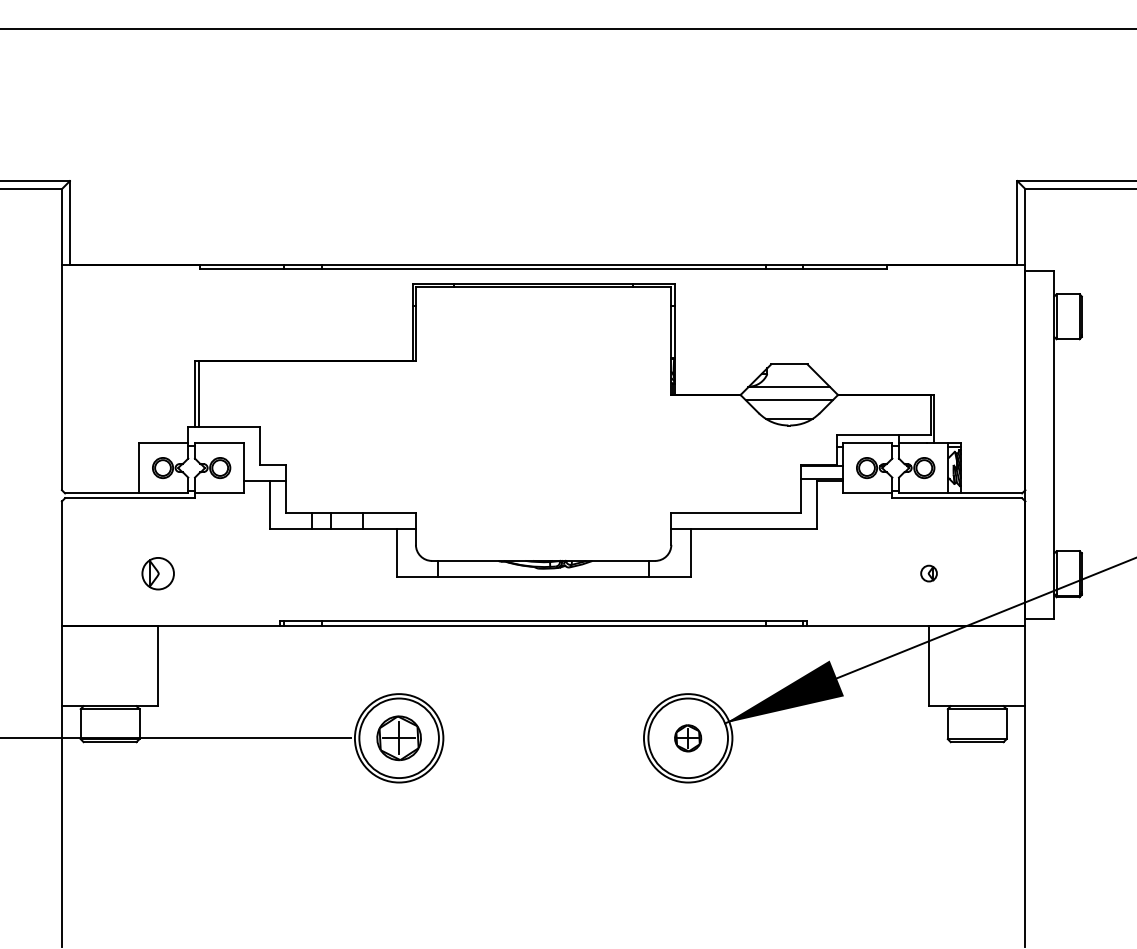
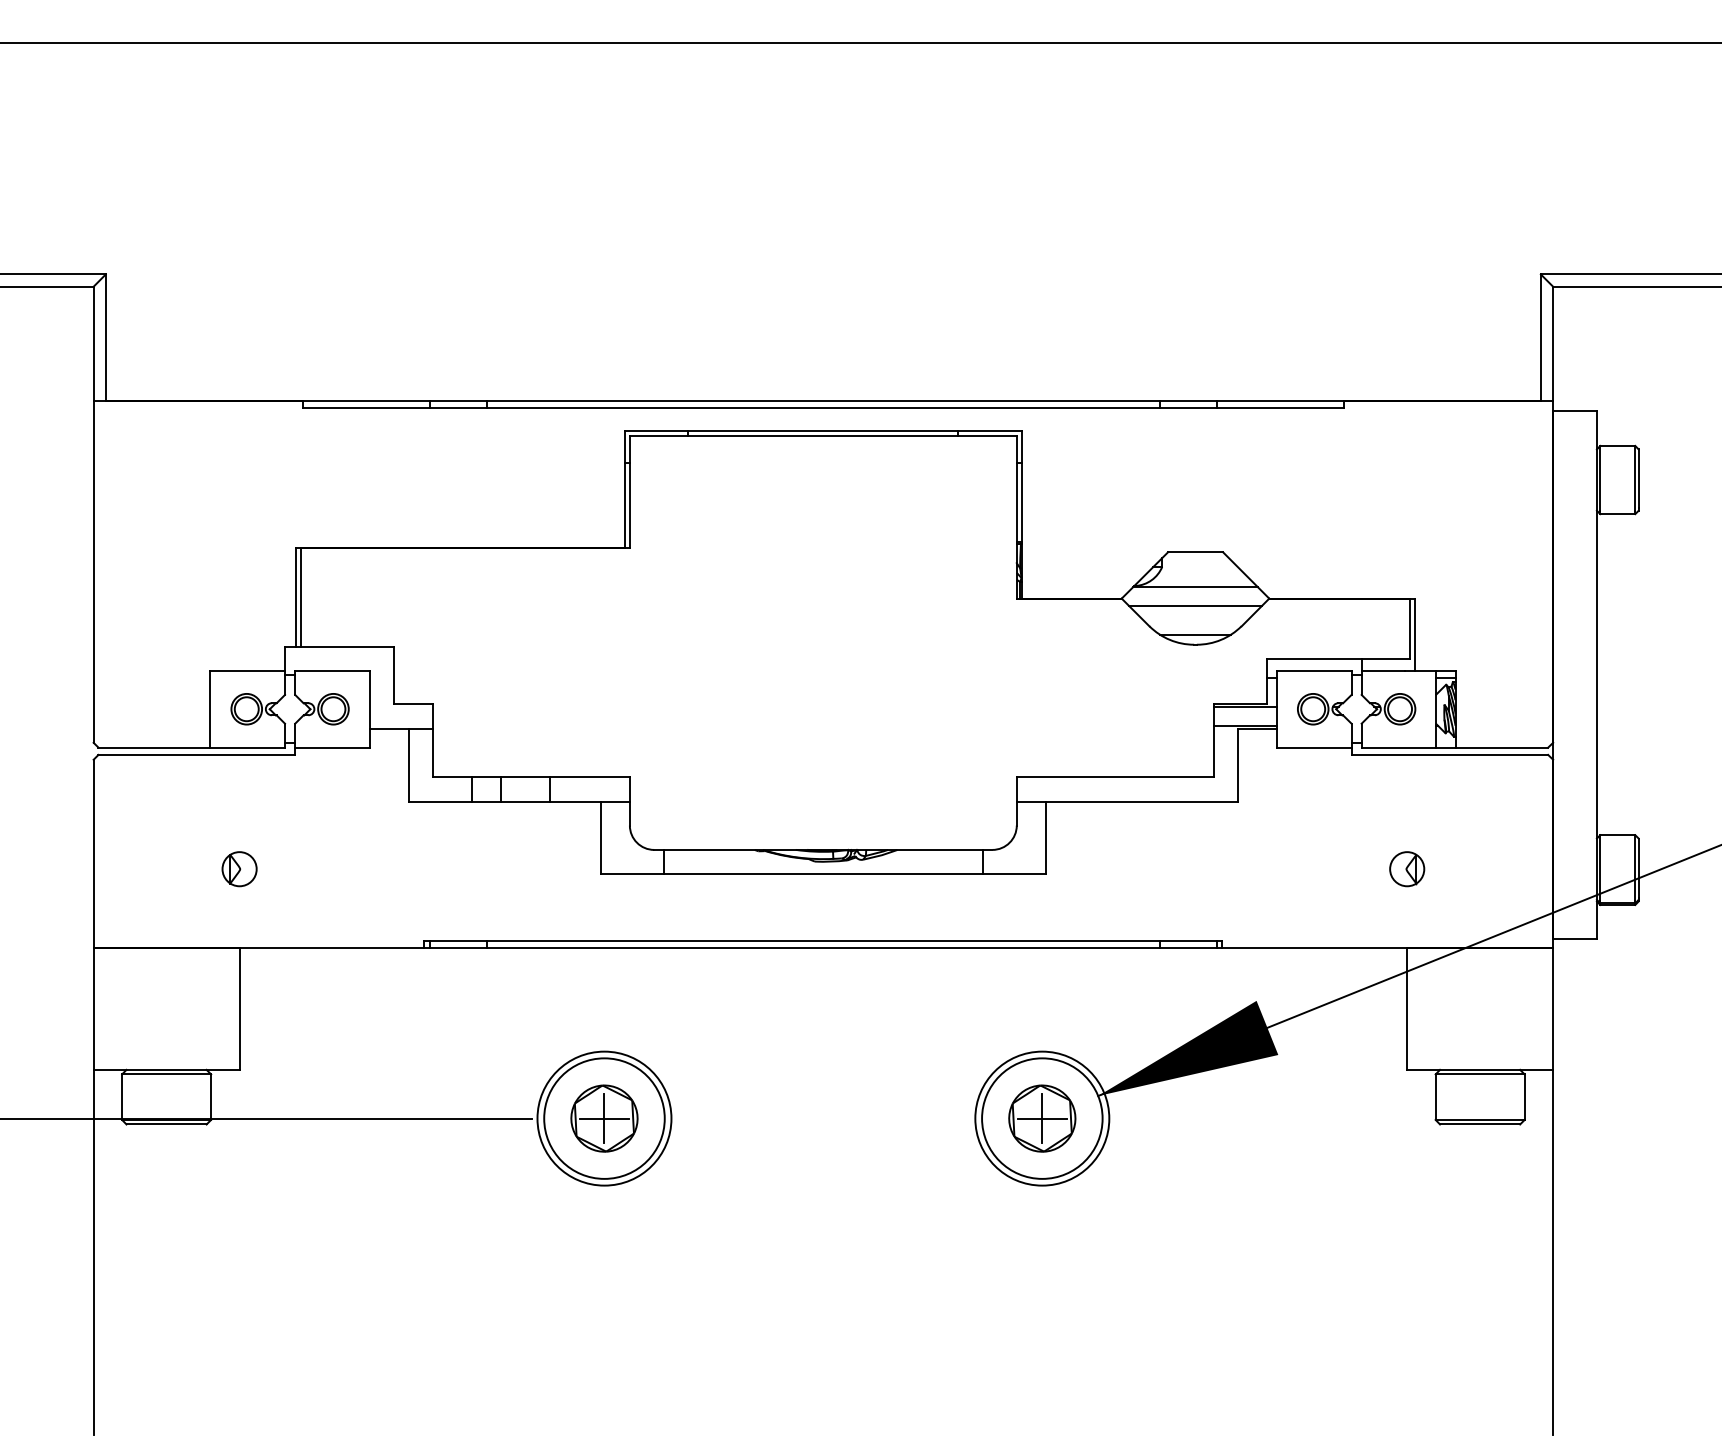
part: (158, 573) -> (239, 868), size x0.71
part: (928, 573) -> (1406, 868), size x1.43
part: (687, 738) -> (1041, 1118), size x1.67

